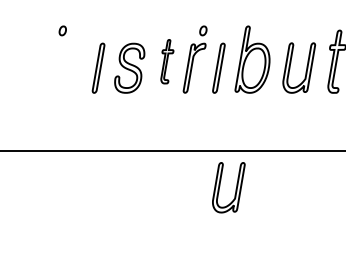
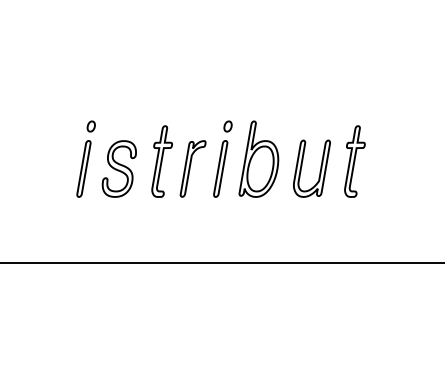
part: (62, 30) -> (90, 126), moved
part: (202, 30) -> (227, 126), moved
part: (166, 61) -> (161, 161), size x1.43
part: (235, 190) -> (239, 307), removed

